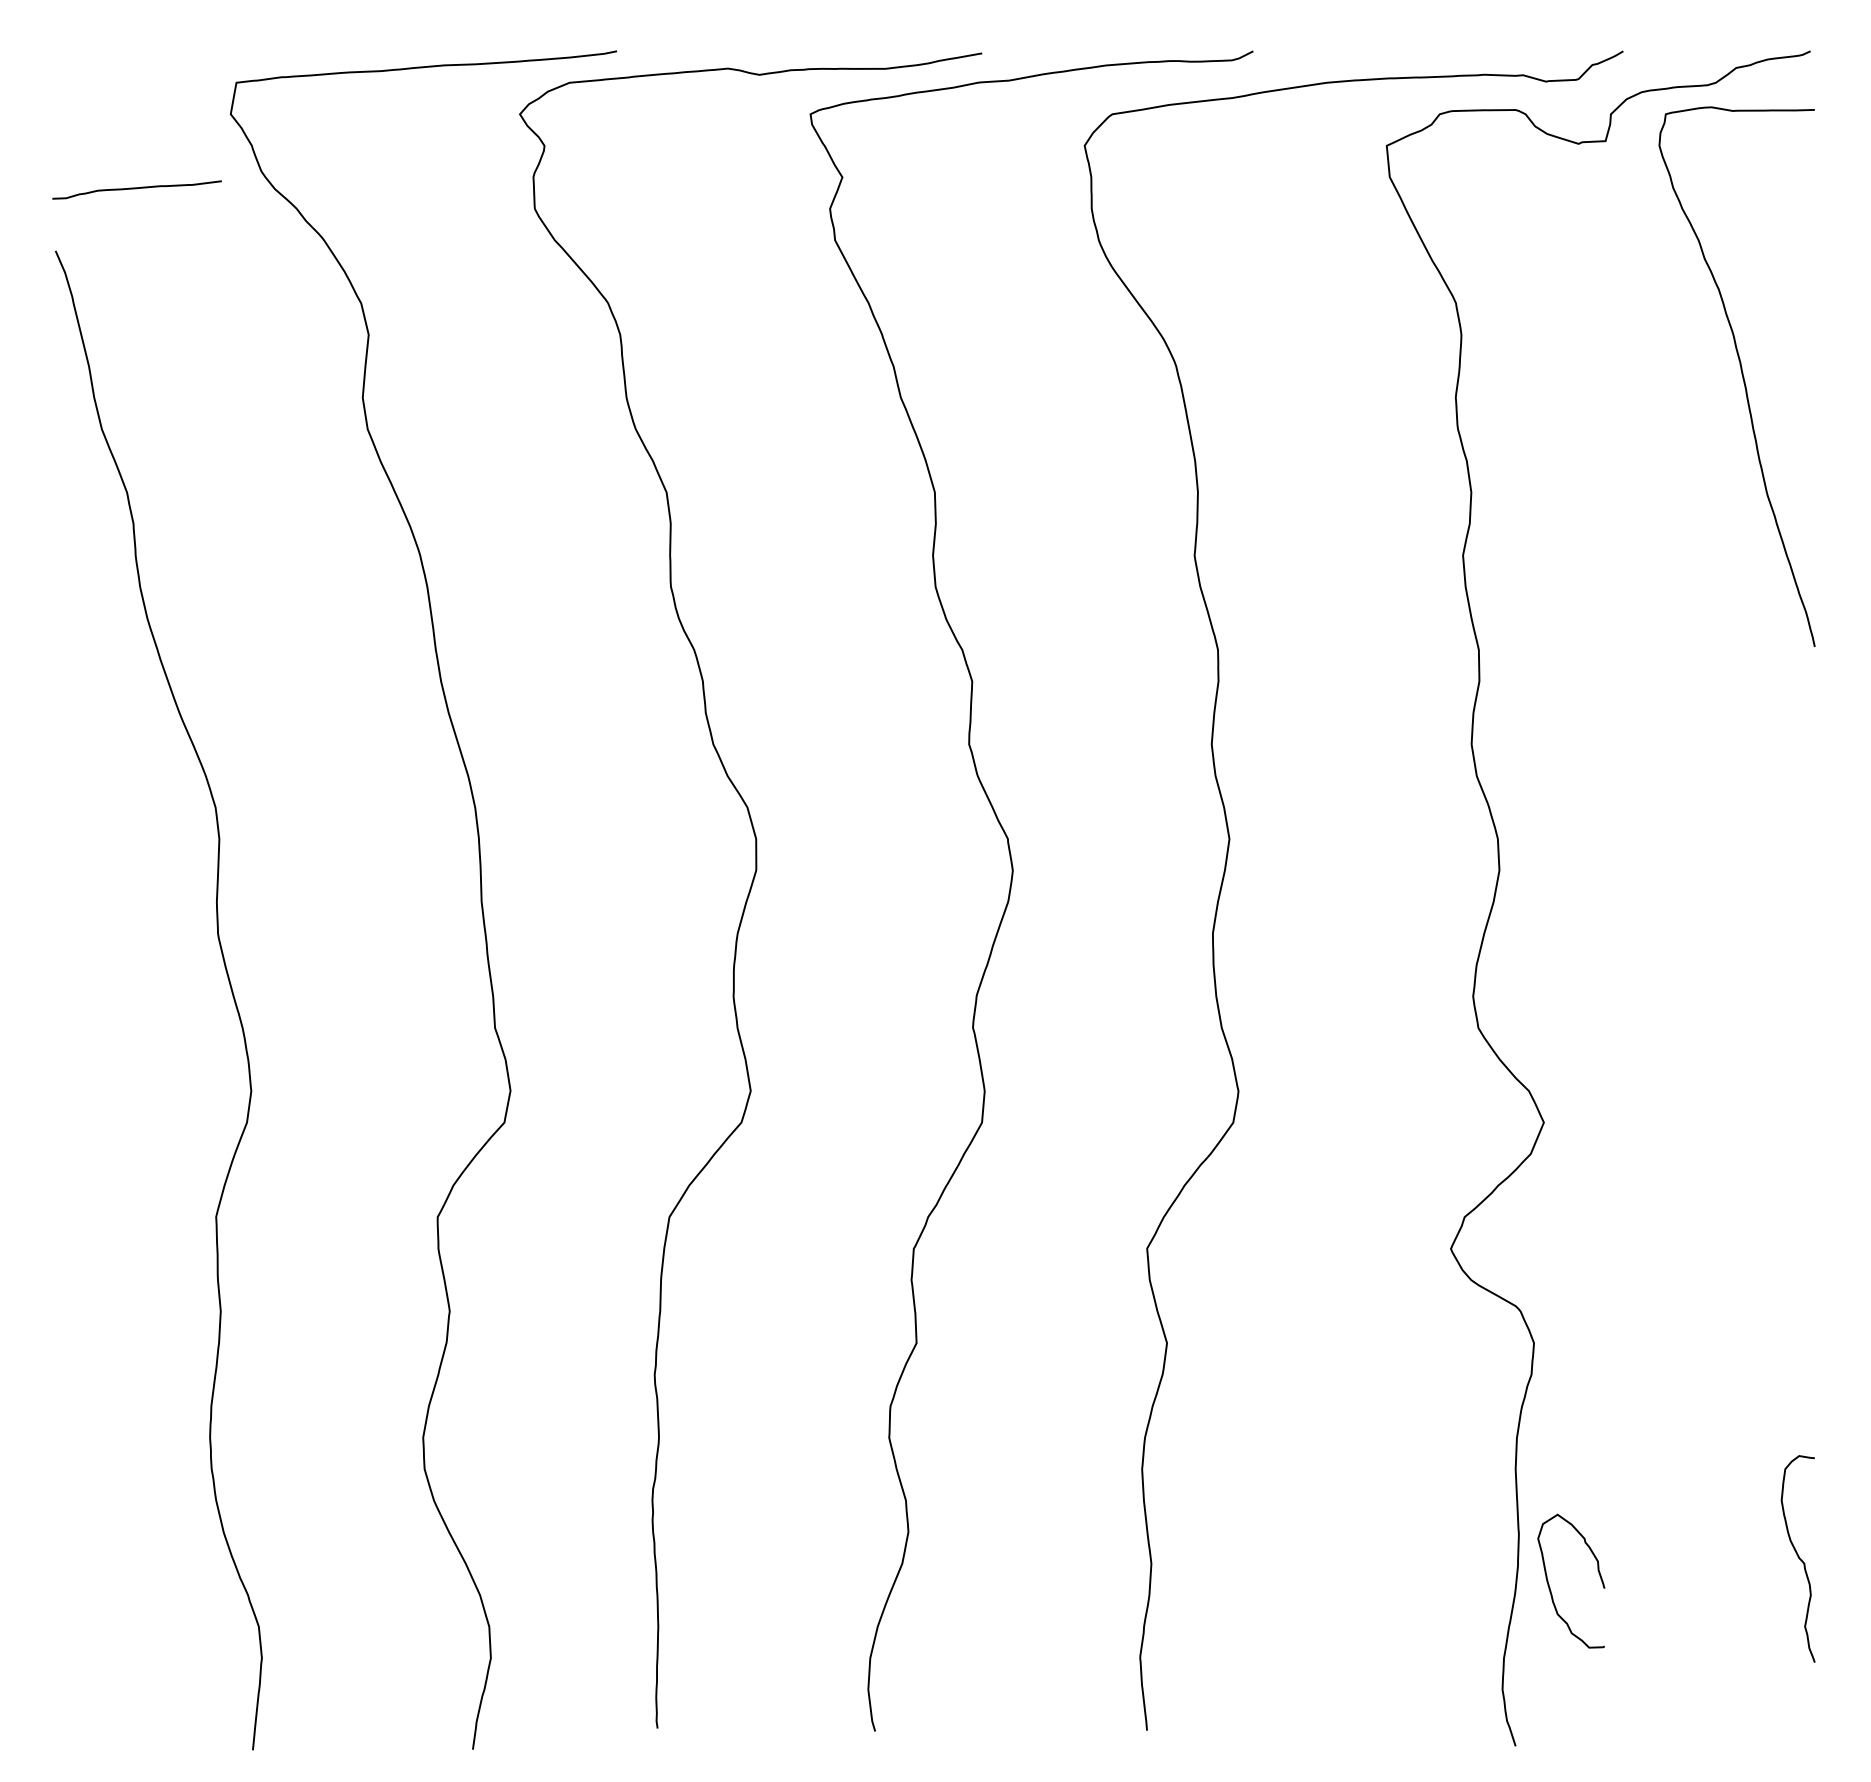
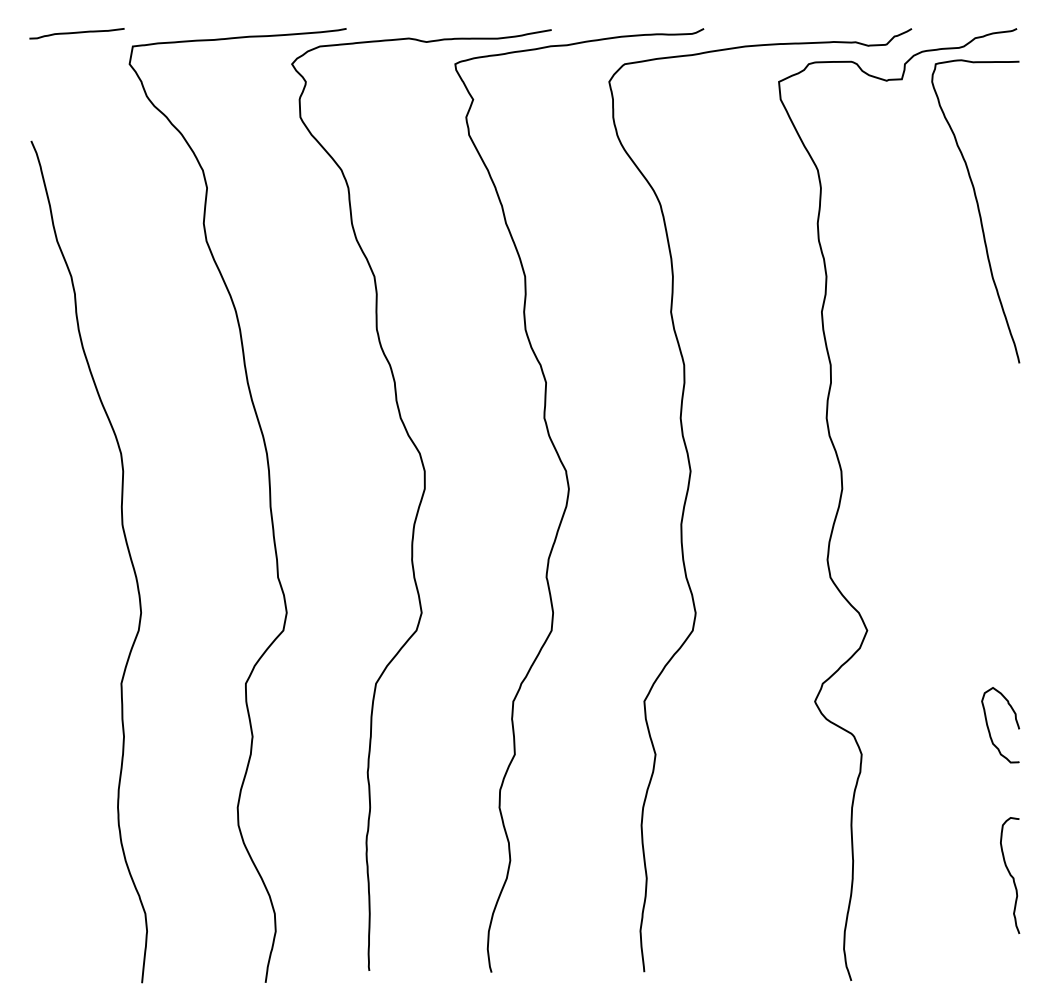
curve: (136, 189) -> (76, 33), moved
curve: (1551, 1587) -> (989, 728), moved

